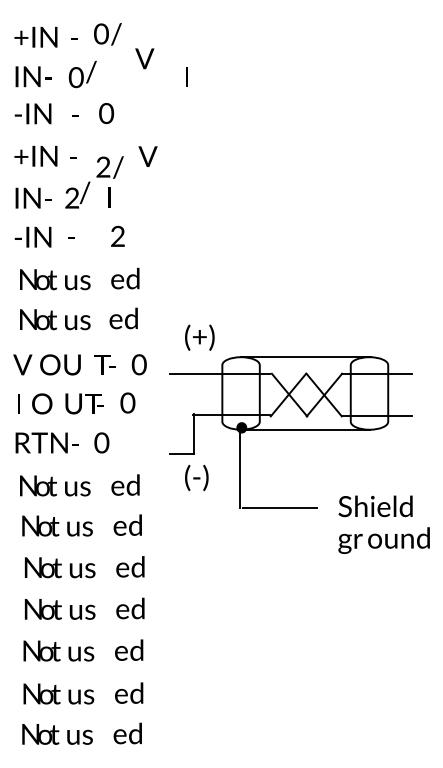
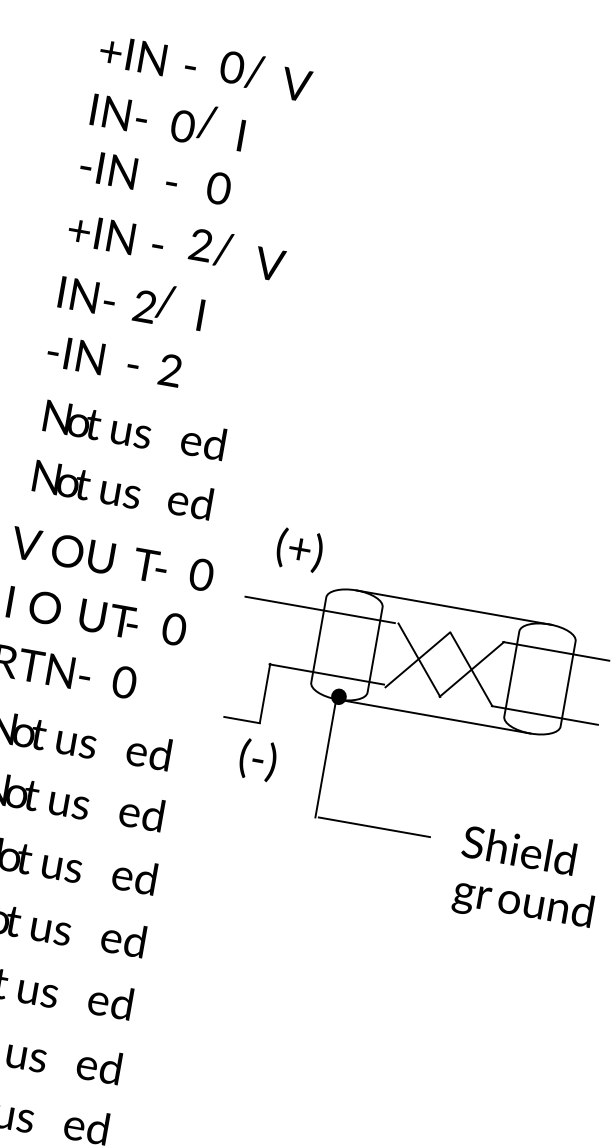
text: (144, 58) -> (296, 84), moved
text: (186, 76) -> (240, 134), moved
text: (109, 167) -> (210, 247), moved
text: (117, 235) -> (169, 368), moved

